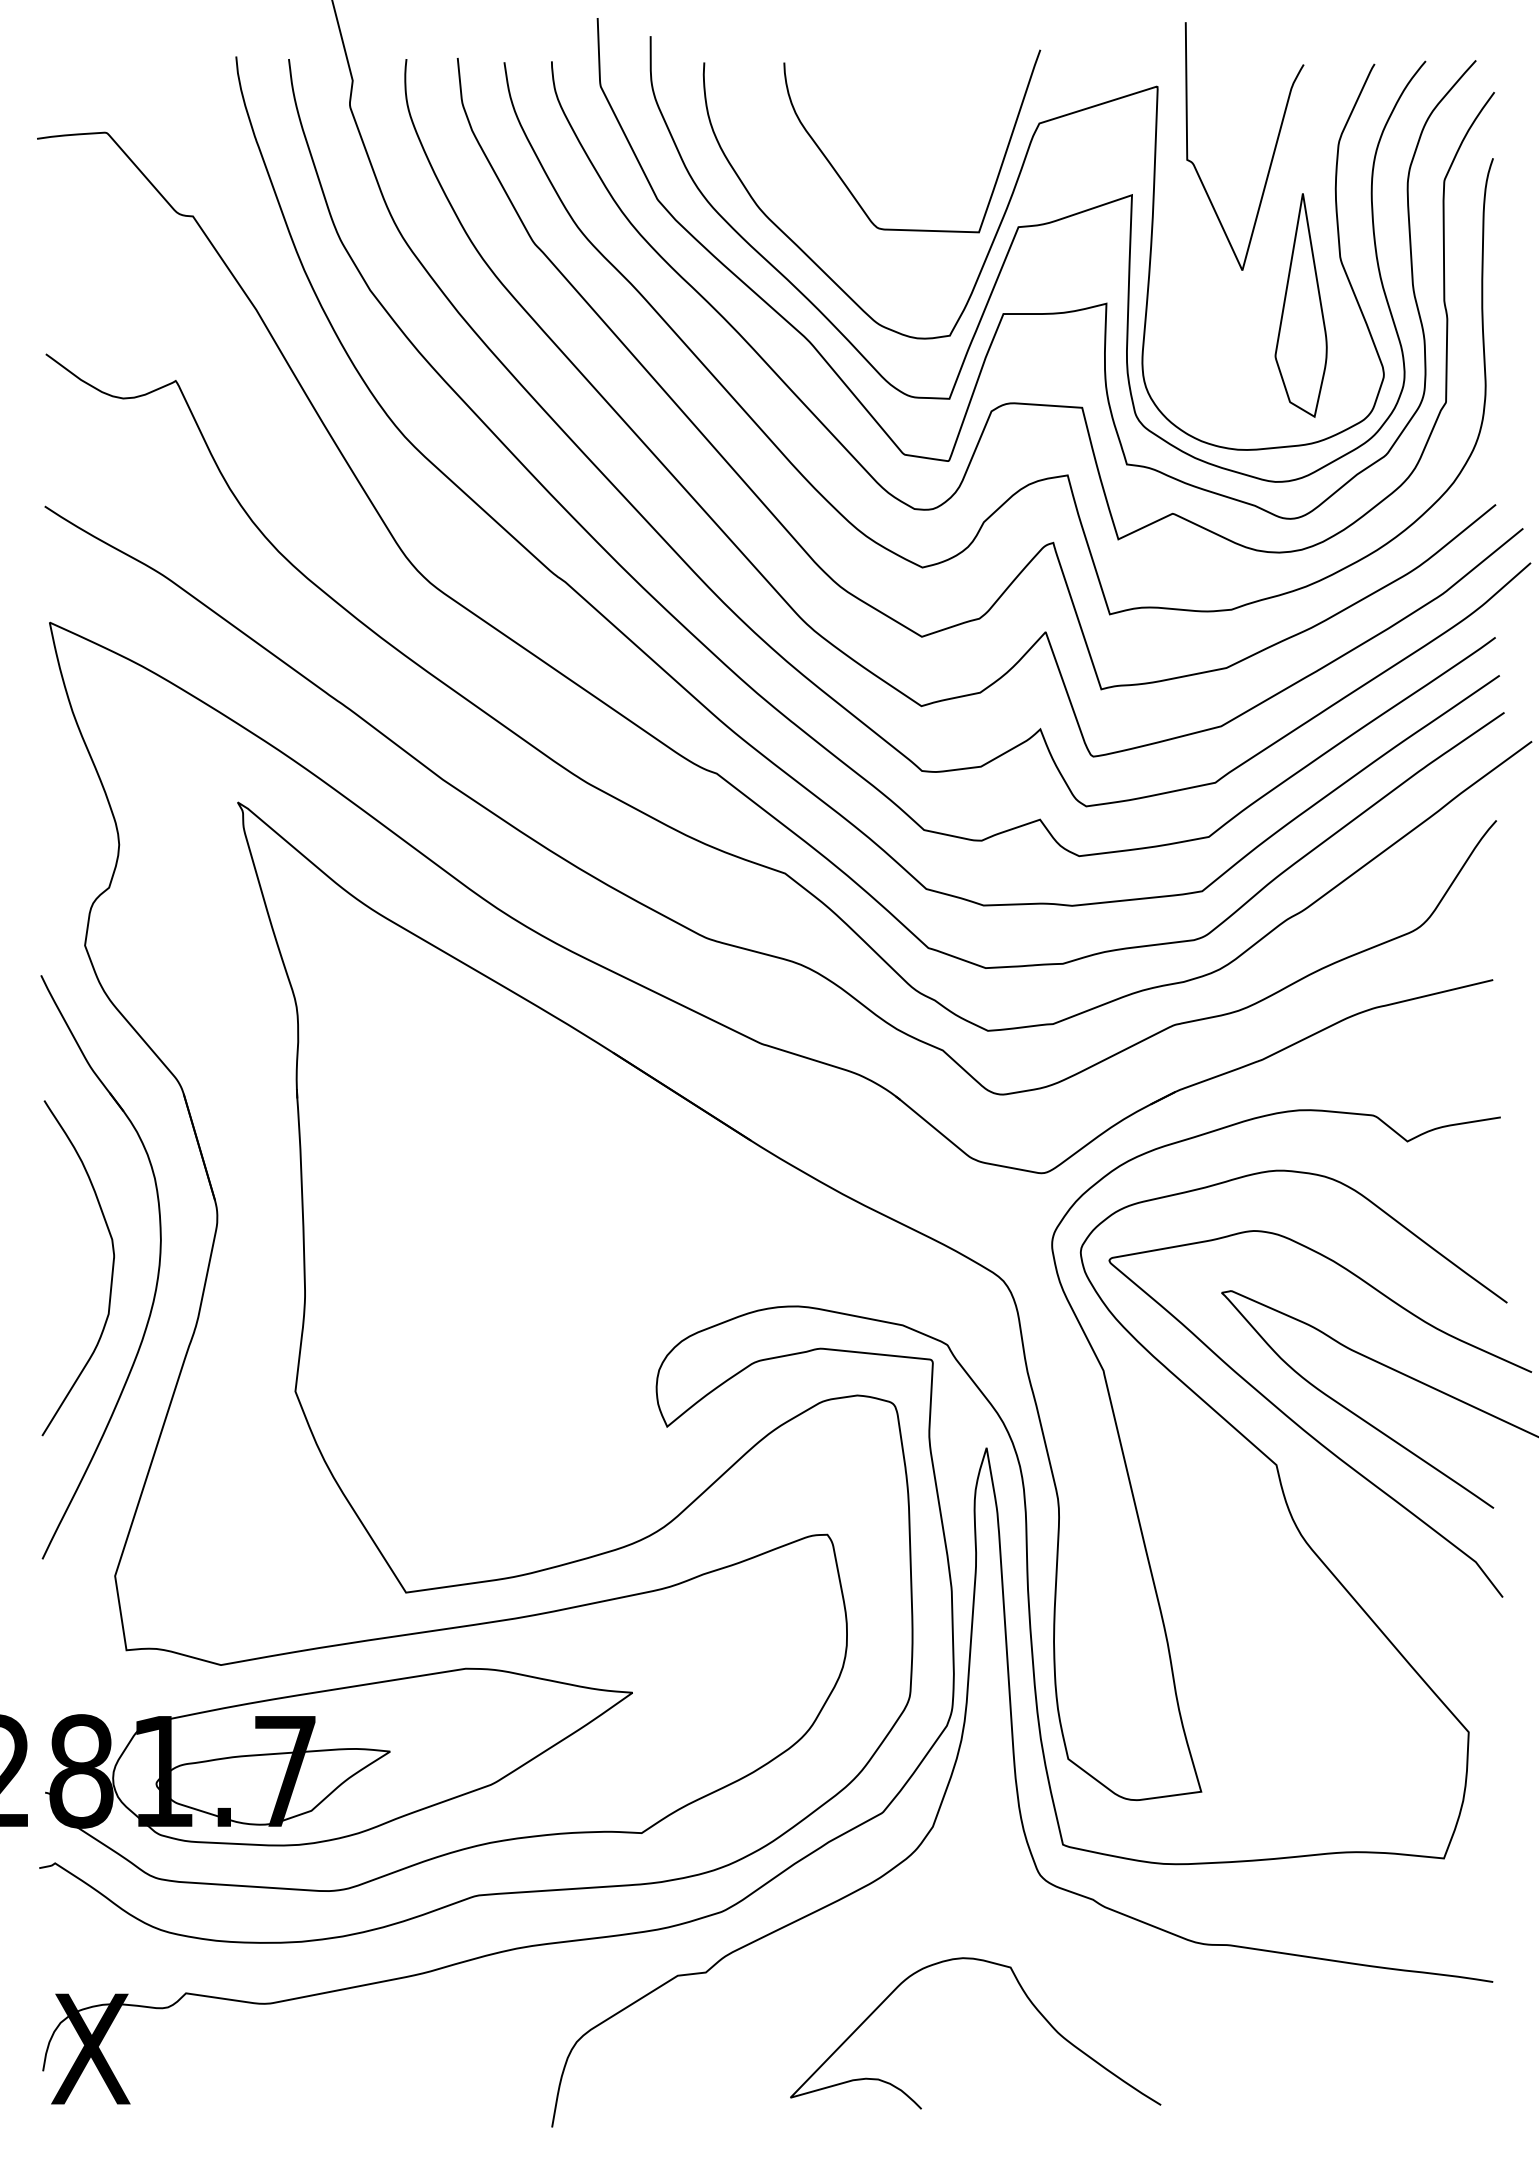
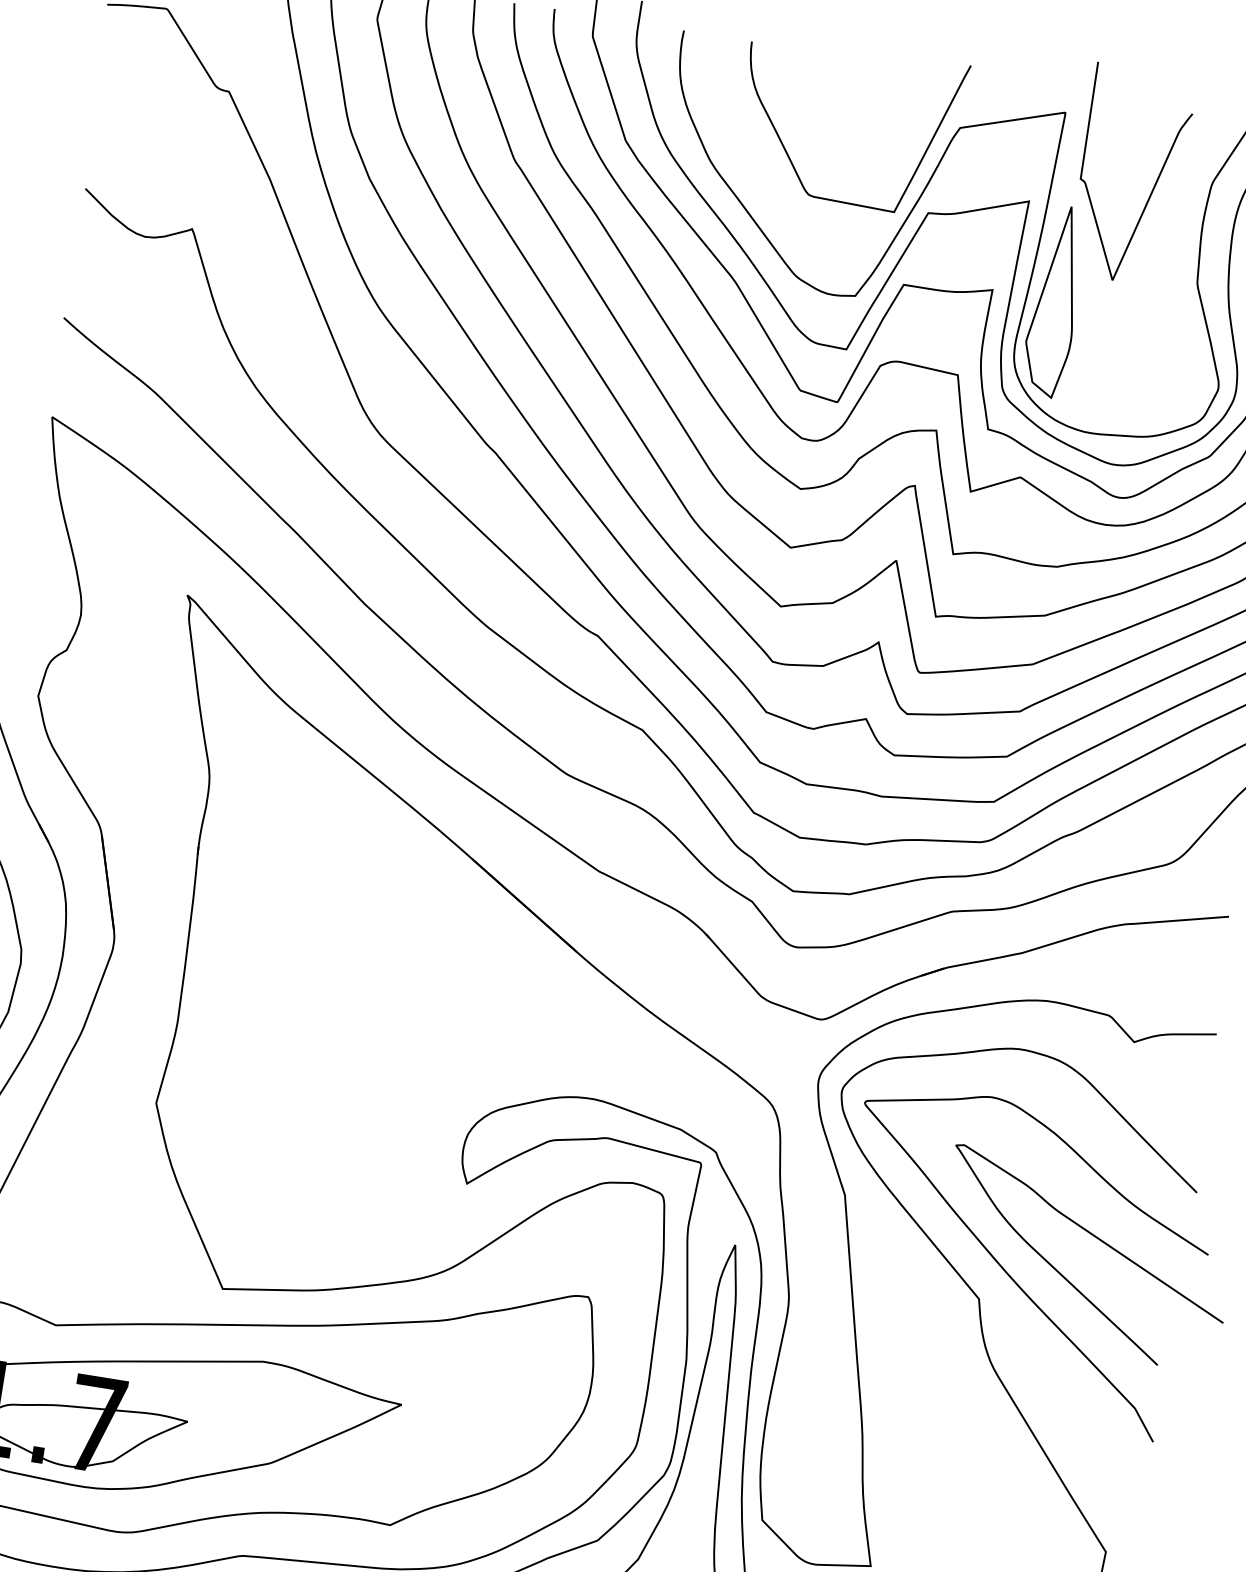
part: (1300, 305) -> (1054, 301), moved

